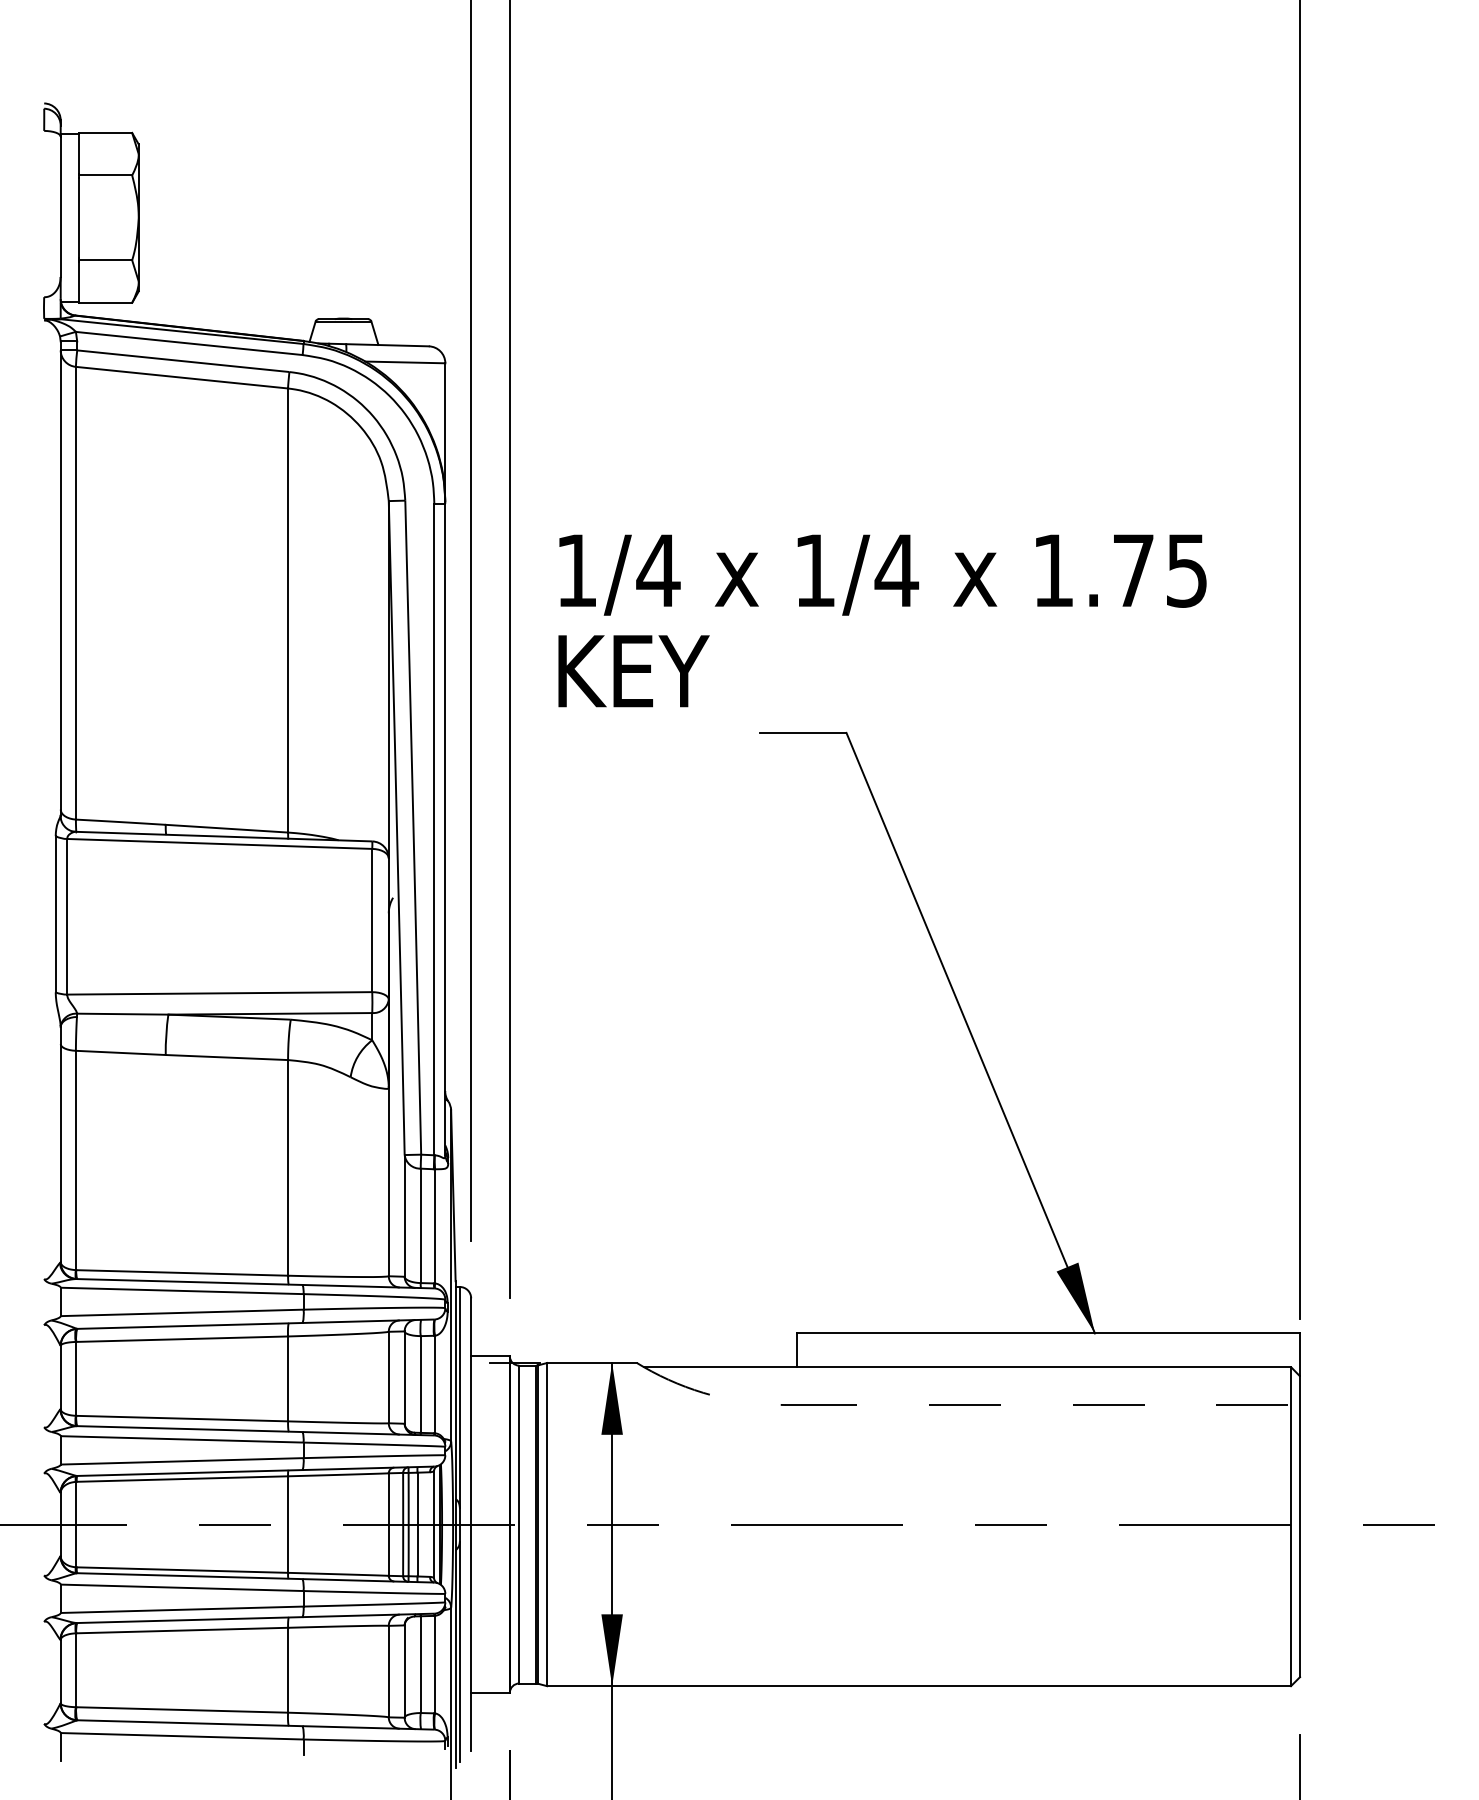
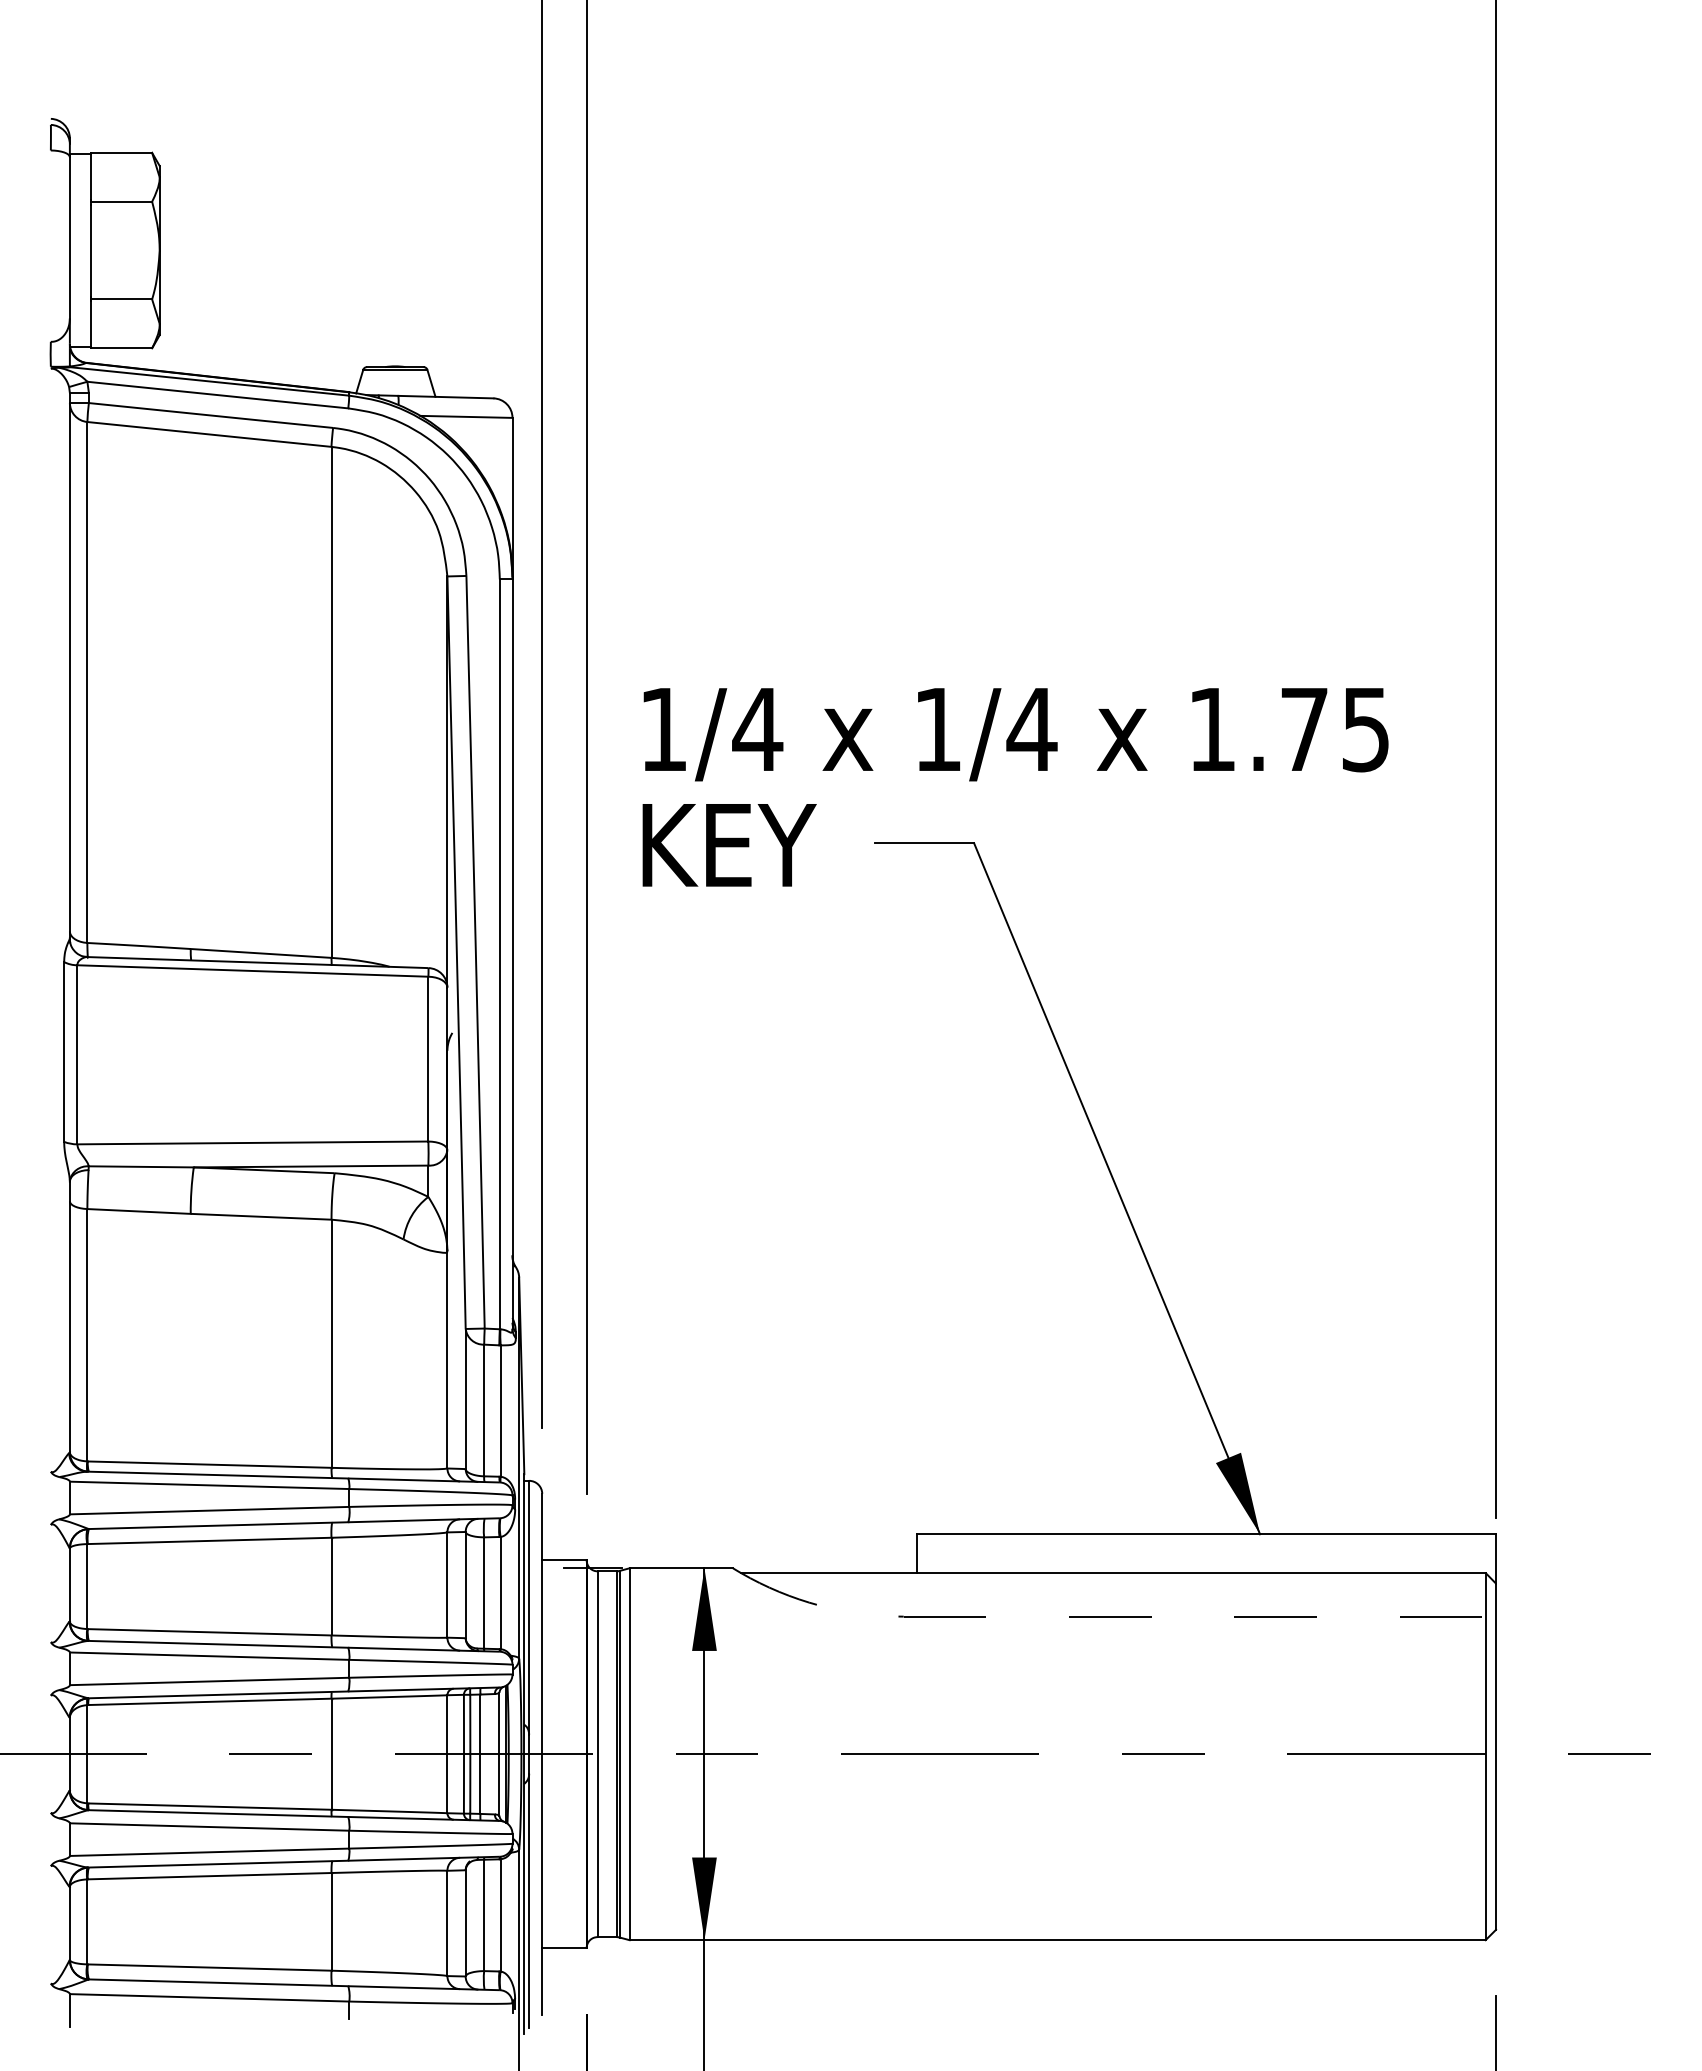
text: (882, 621) -> (1015, 787), moved

